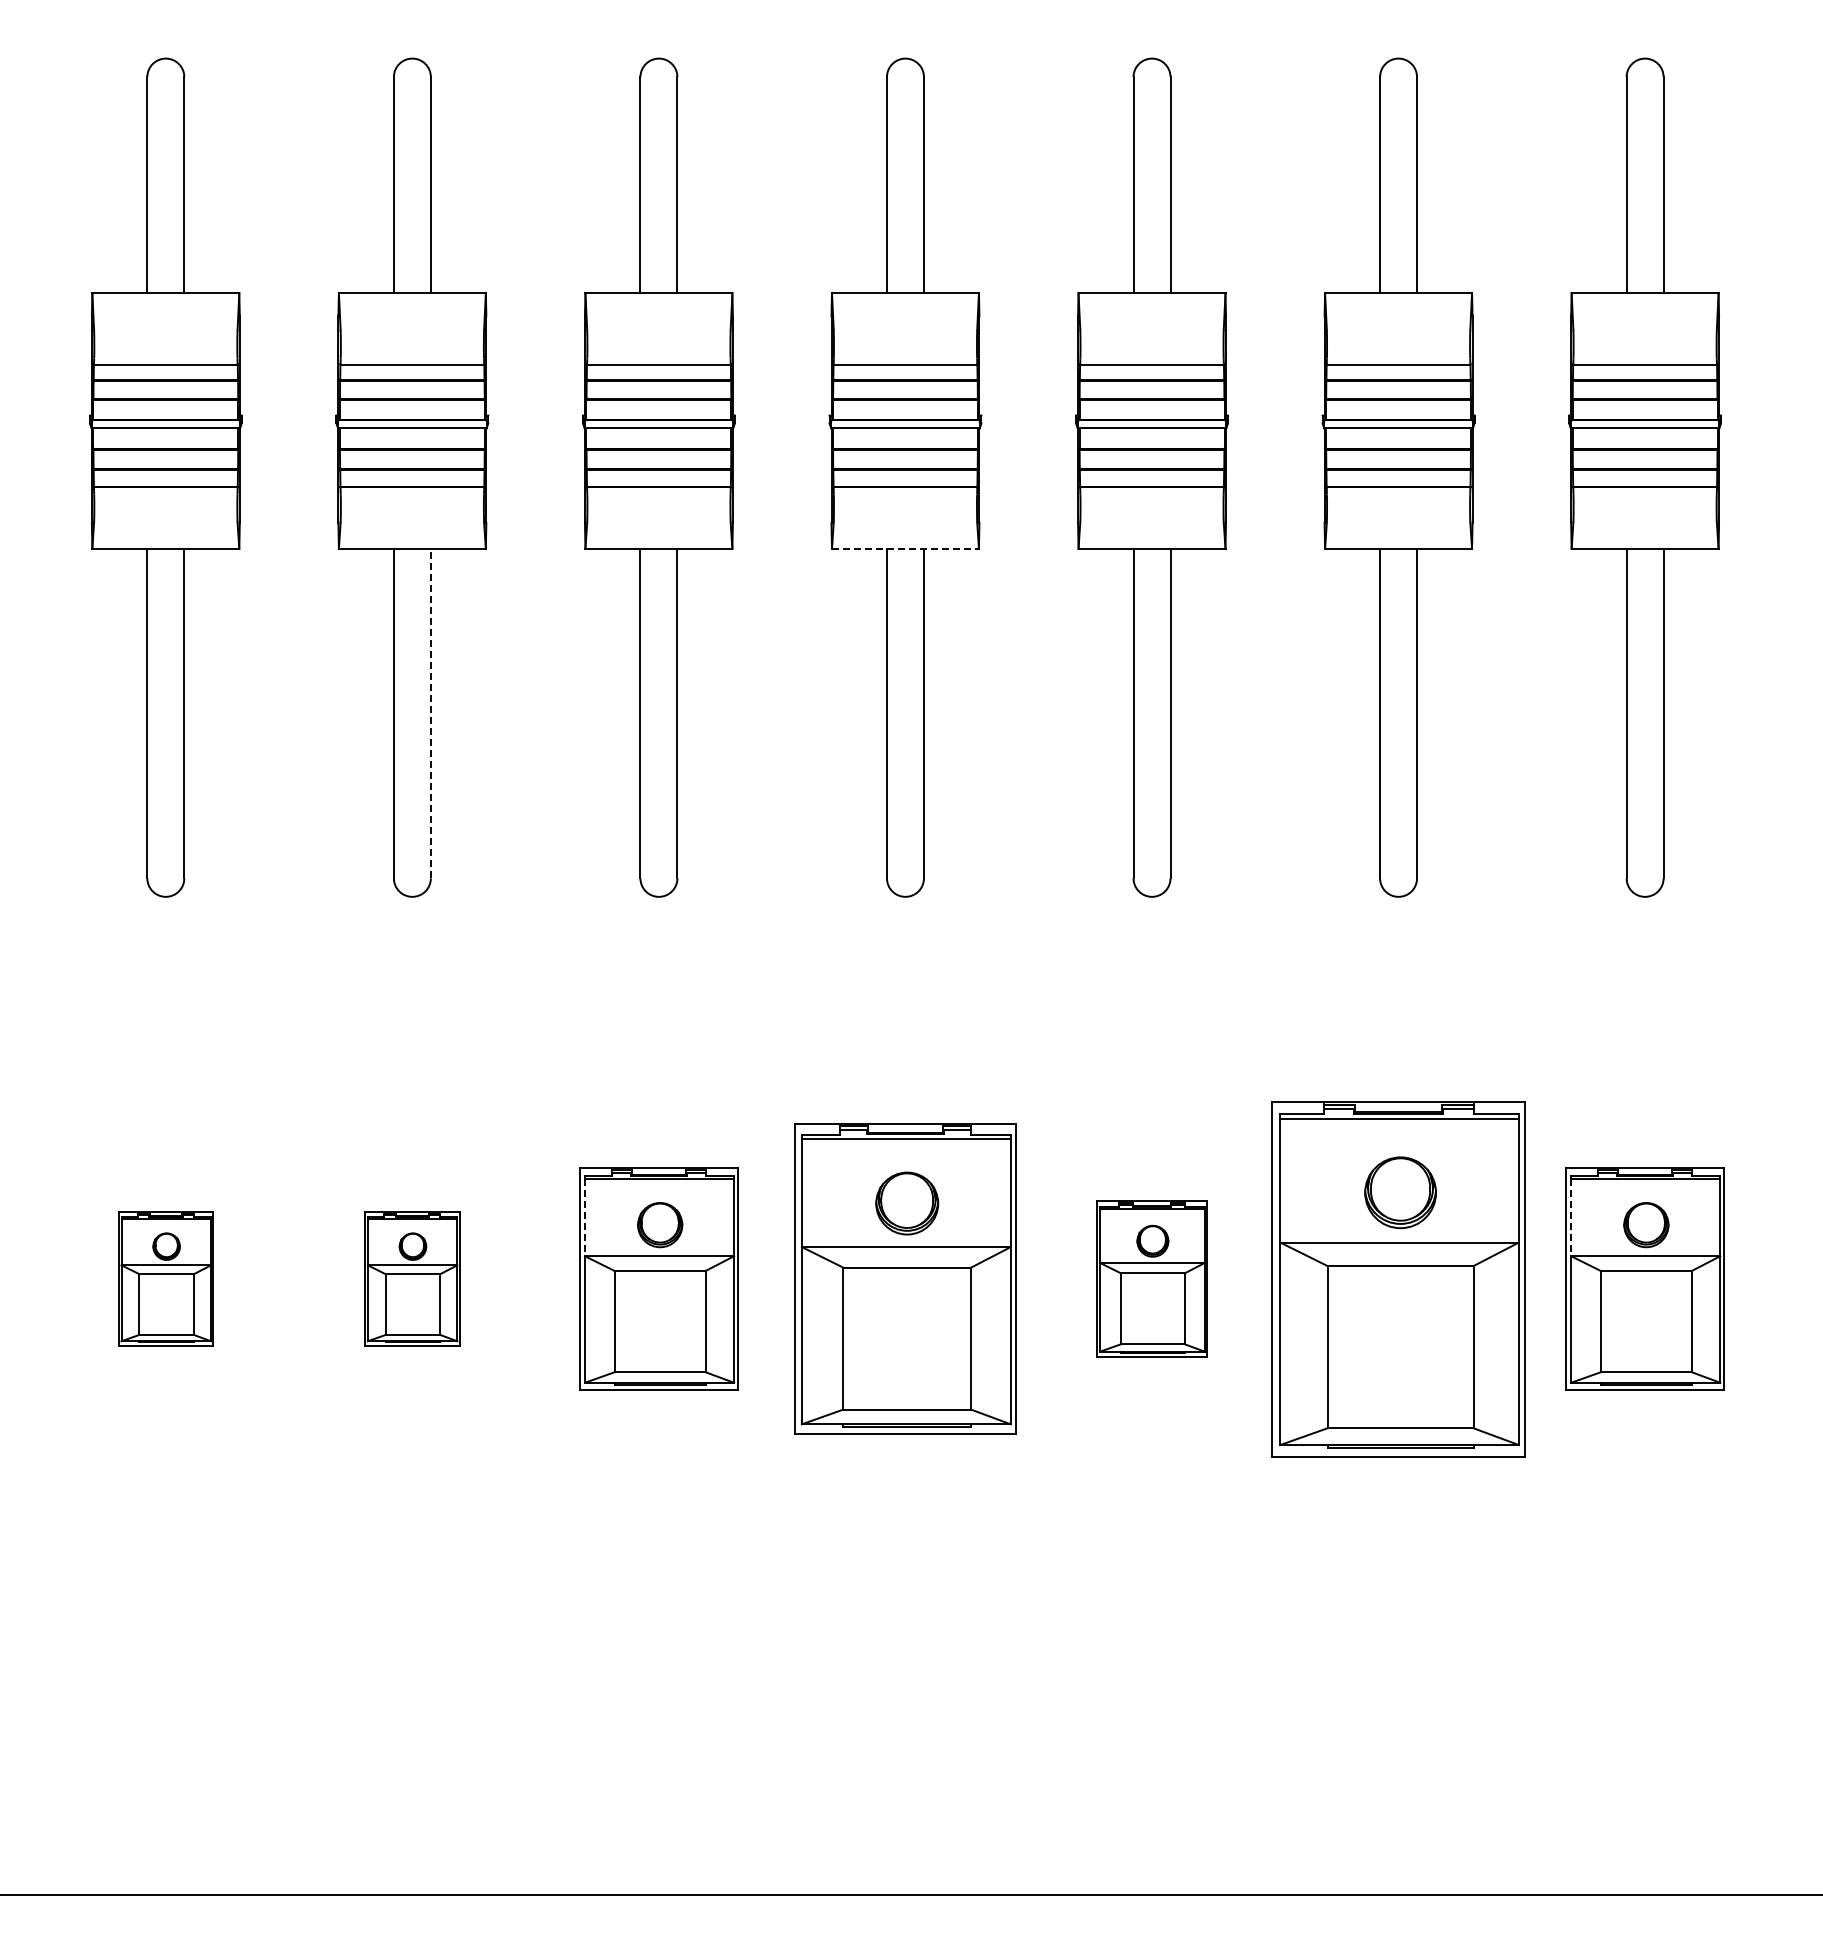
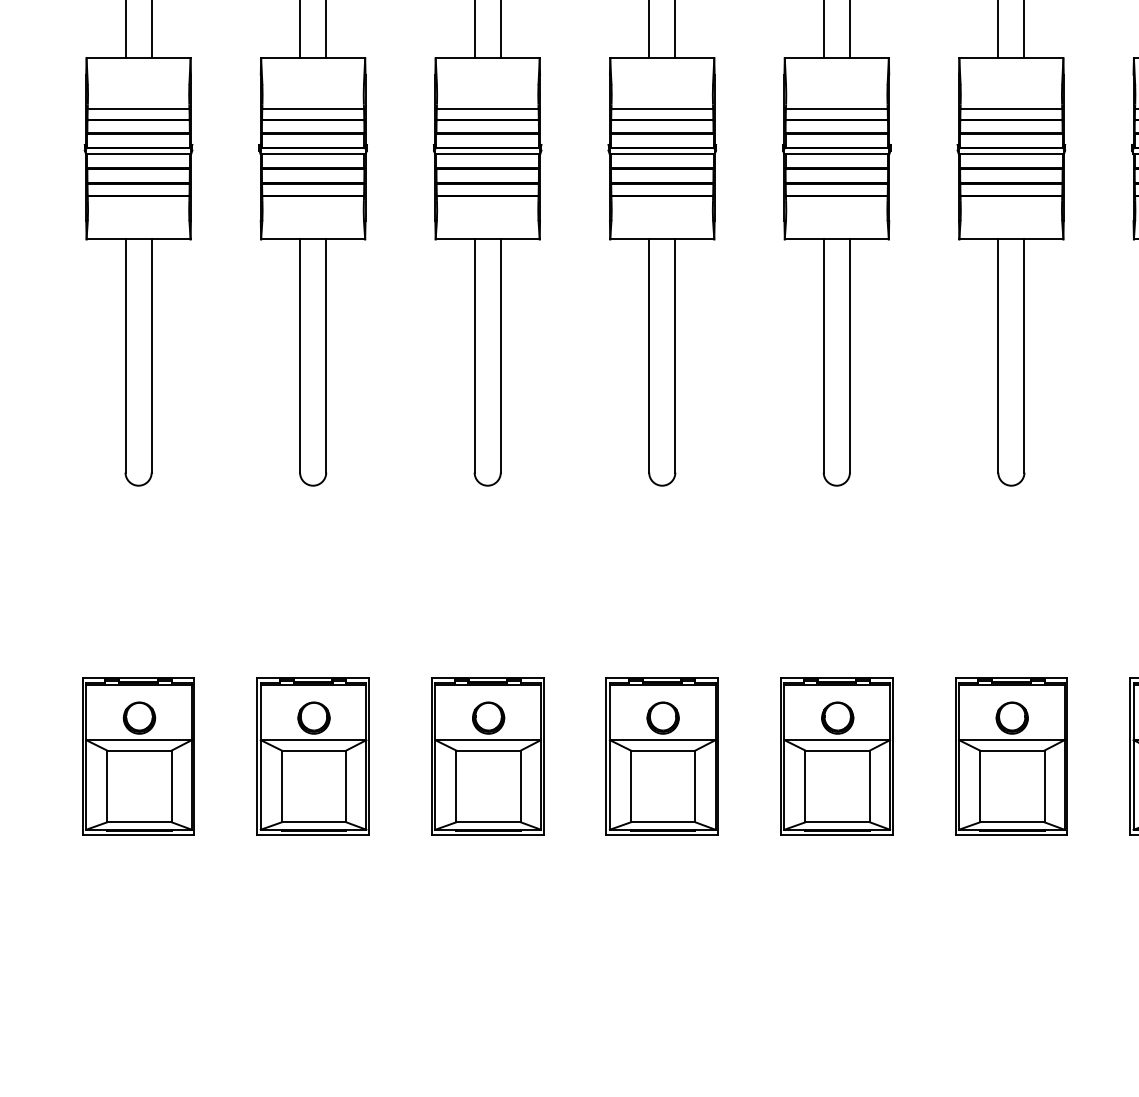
line: (905, 548) -> (662, 239), dashed -> solid
line: (430, 713) -> (325, 355), dashed -> solid
line: (584, 1217) -> (435, 712), dashed -> solid
line: (1571, 1217) -> (1133, 712), dashed -> solid
part: (165, 1278) -> (138, 755), size x1.67
part: (411, 1278) -> (312, 755), size x1.67
part: (905, 1278) -> (662, 755), size x0.71
part: (1151, 1278) -> (836, 755), size x1.43
part: (1398, 1278) -> (1011, 755), size x0.62

